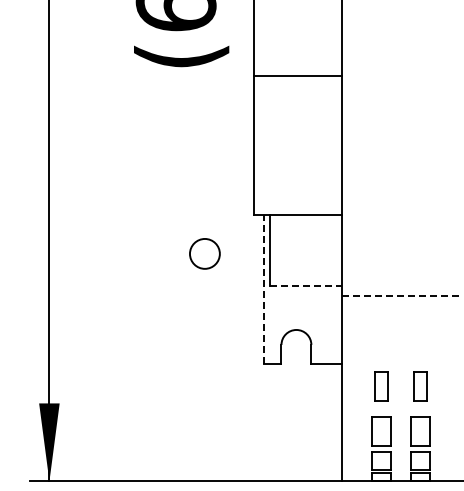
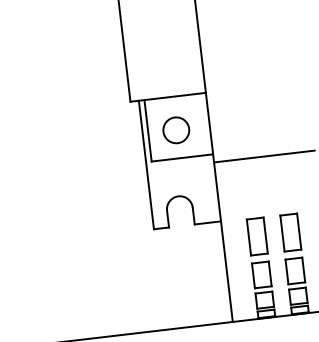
circle: (204, 253) -> (175, 130), moved
line: (306, 286) -> (182, 157), dashed -> solid
line: (263, 289) -> (146, 164), dashed -> solid
line: (400, 295) -> (264, 156), dashed -> solid
part: (381, 386) -> (257, 236), size x1.43
part: (420, 386) -> (290, 232), size x1.43

